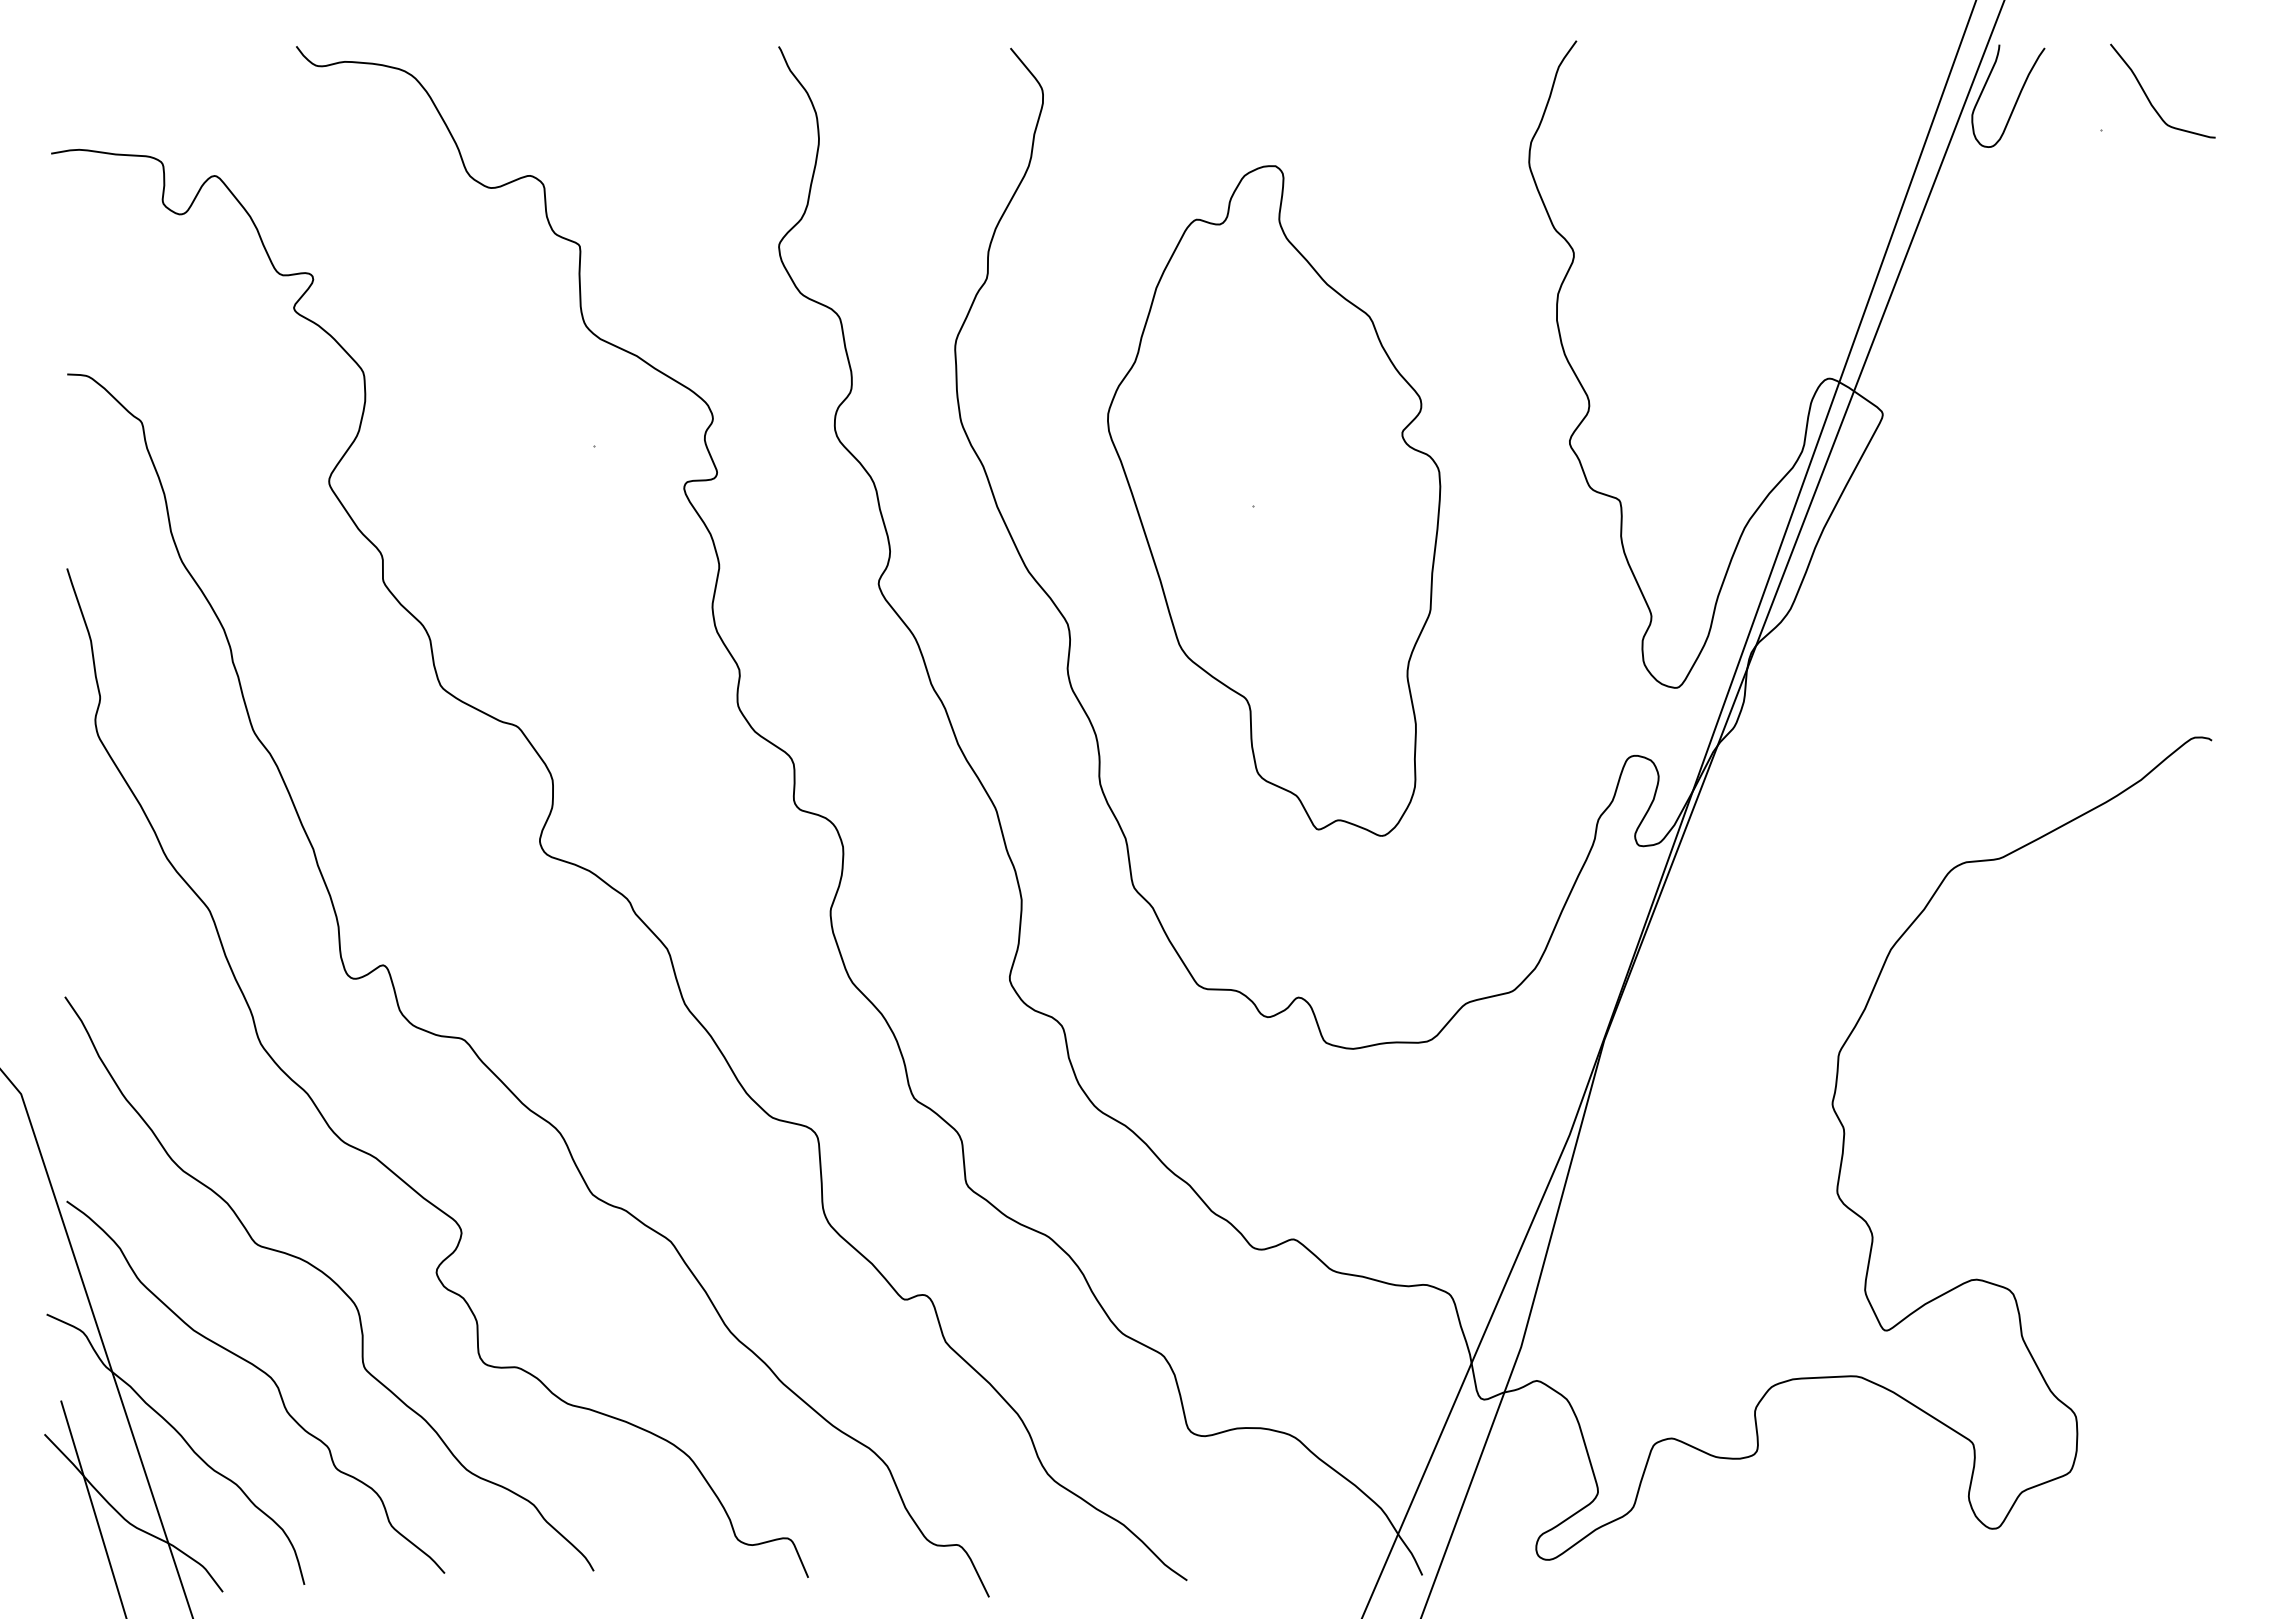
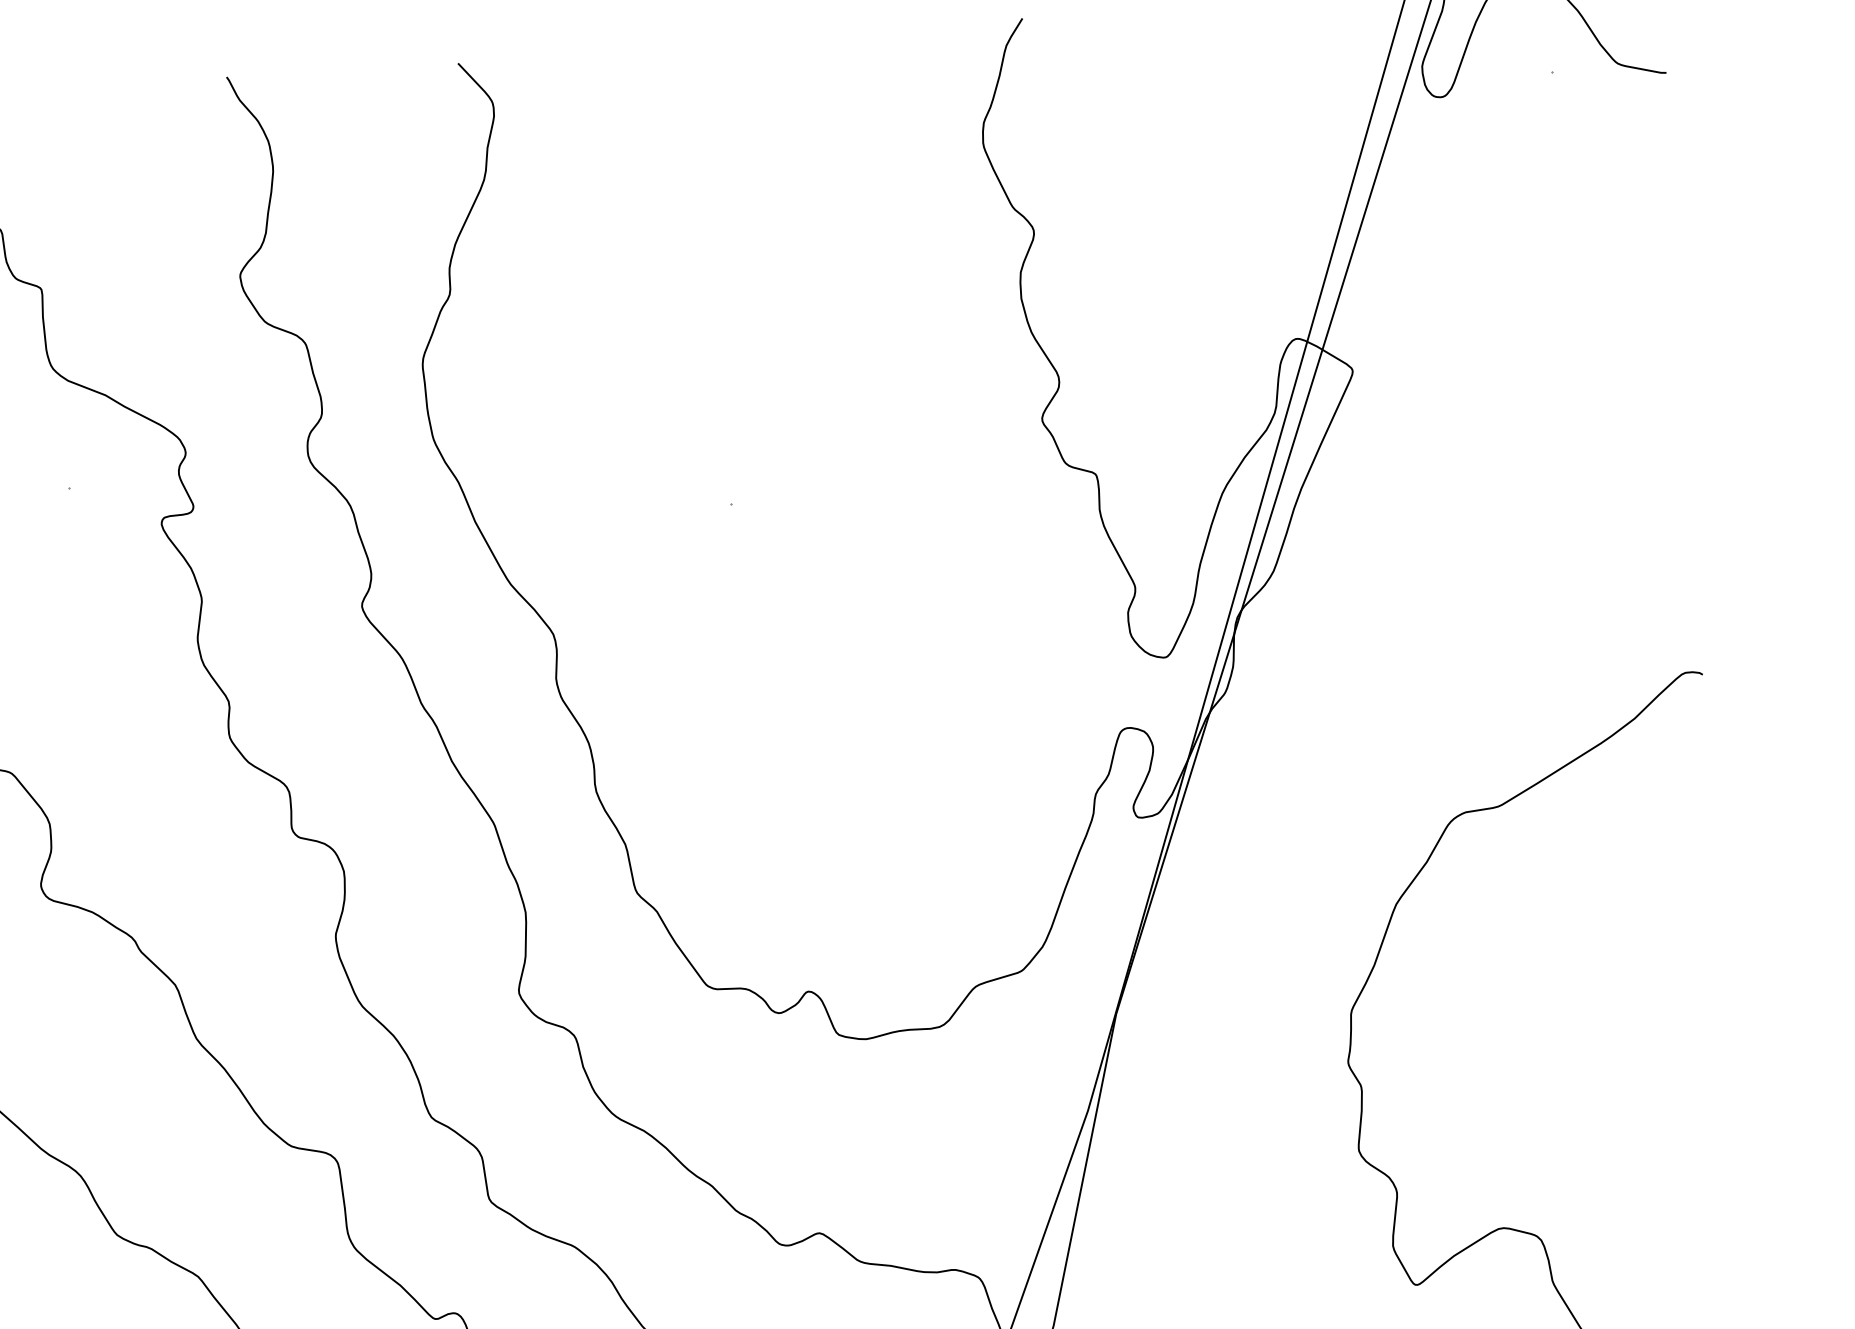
part: (1274, 500) -> (751, 497), removed

